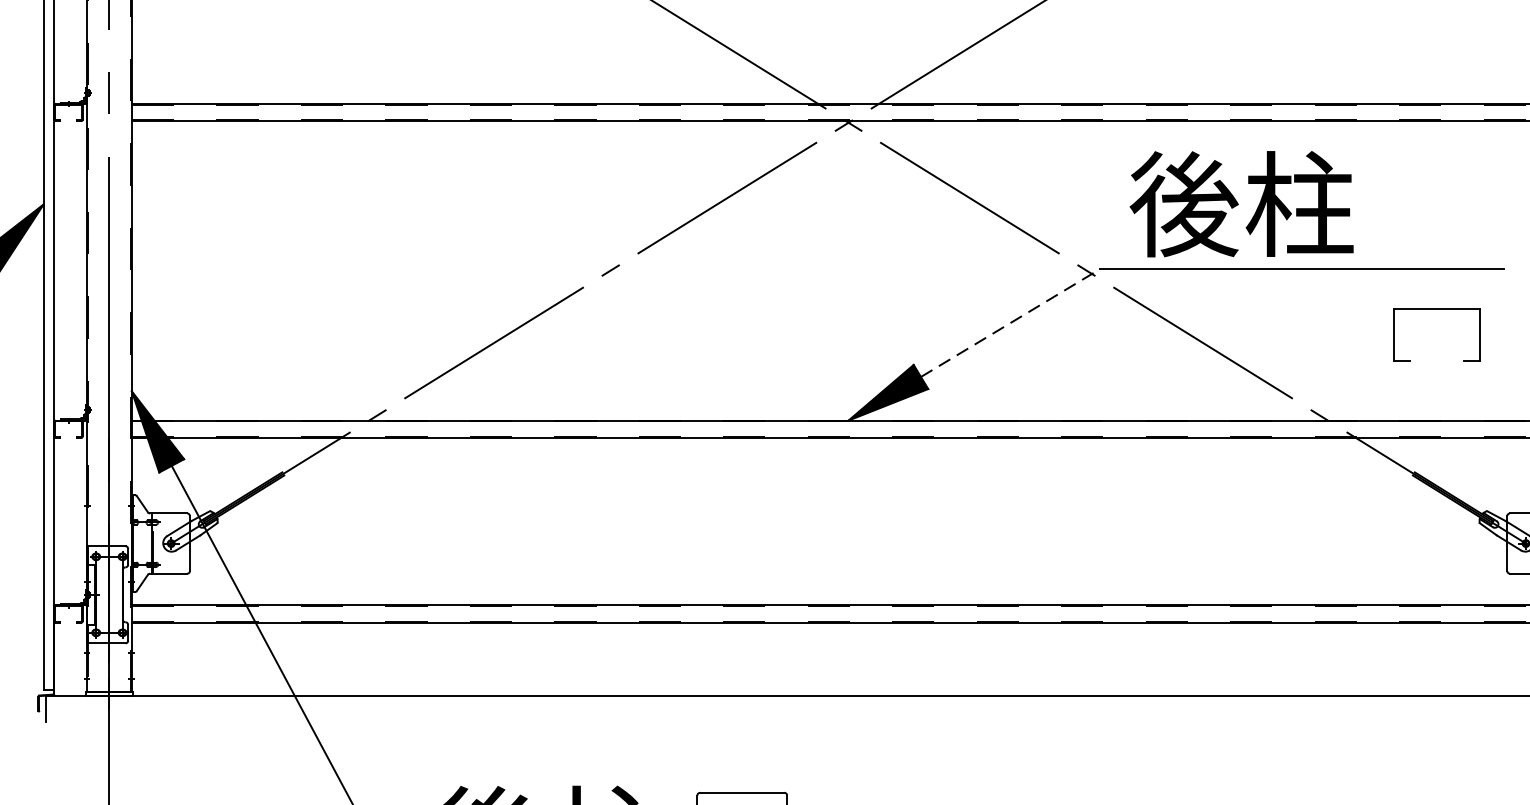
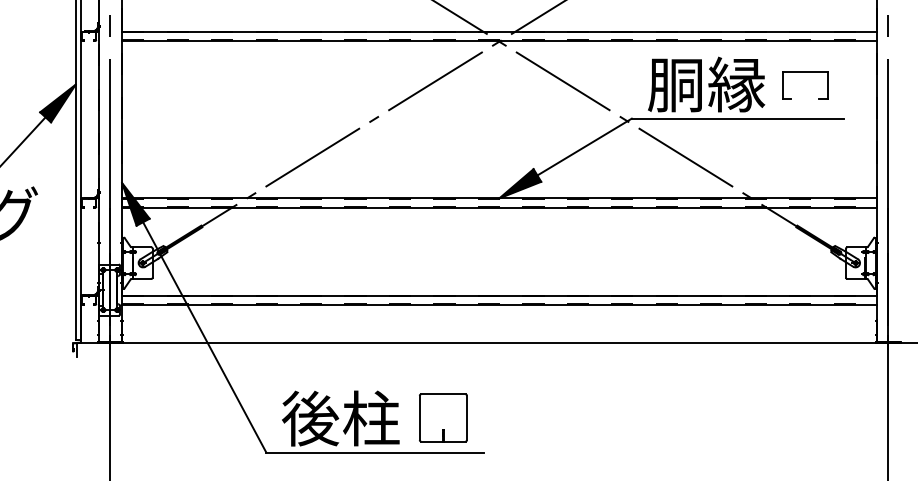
text: (1242, 204) -> (706, 84), 後柱 -> 胴縁
part: (1437, 310) -> (805, 72), moved
line: (1012, 321) -> (585, 146), dashed -> solid

